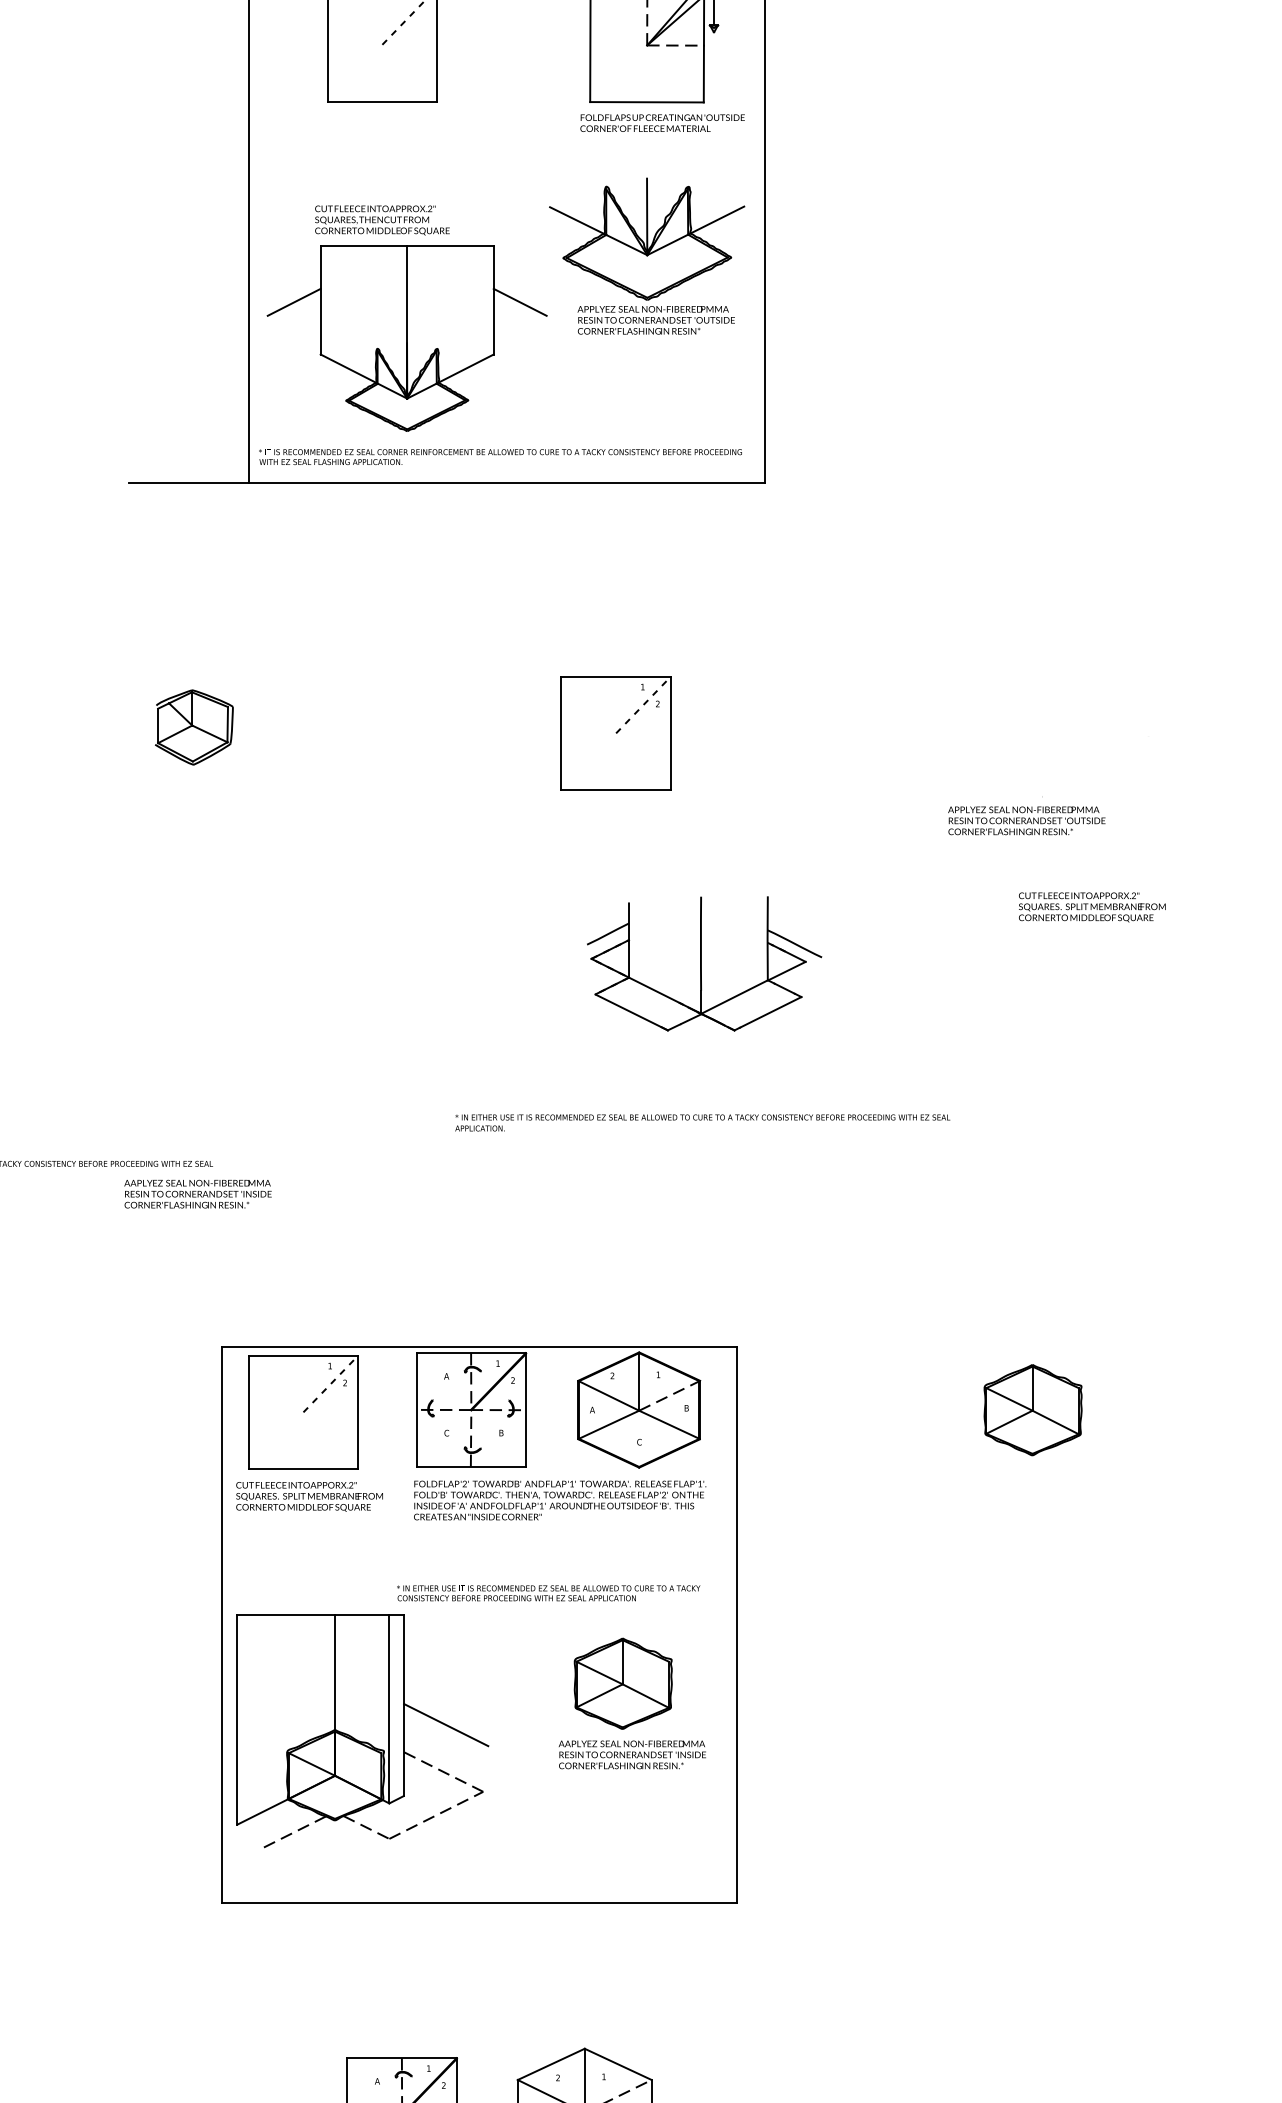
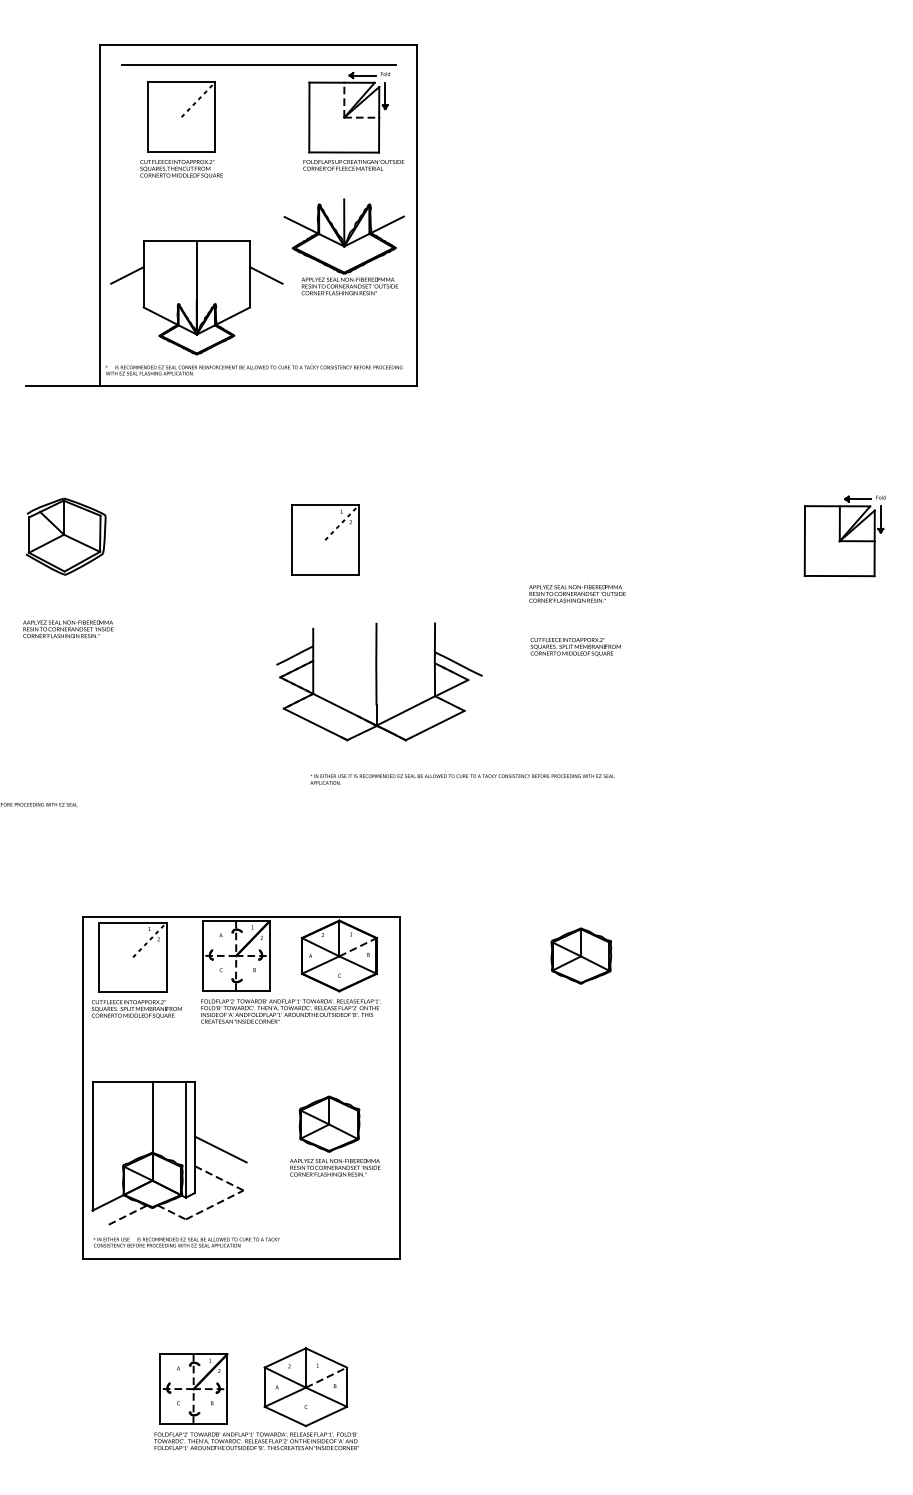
text: (382, 221) -> (181, 169), moved
part: (193, 727) -> (65, 536), size x1.67
text: (1091, 907) -> (575, 647), moved
part: (704, 963) -> (379, 681), size x1.43
text: (702, 1122) -> (462, 779), moved
text: (198, 1194) -> (68, 629), moved
text: (548, 1593) -> (186, 1242), moved

